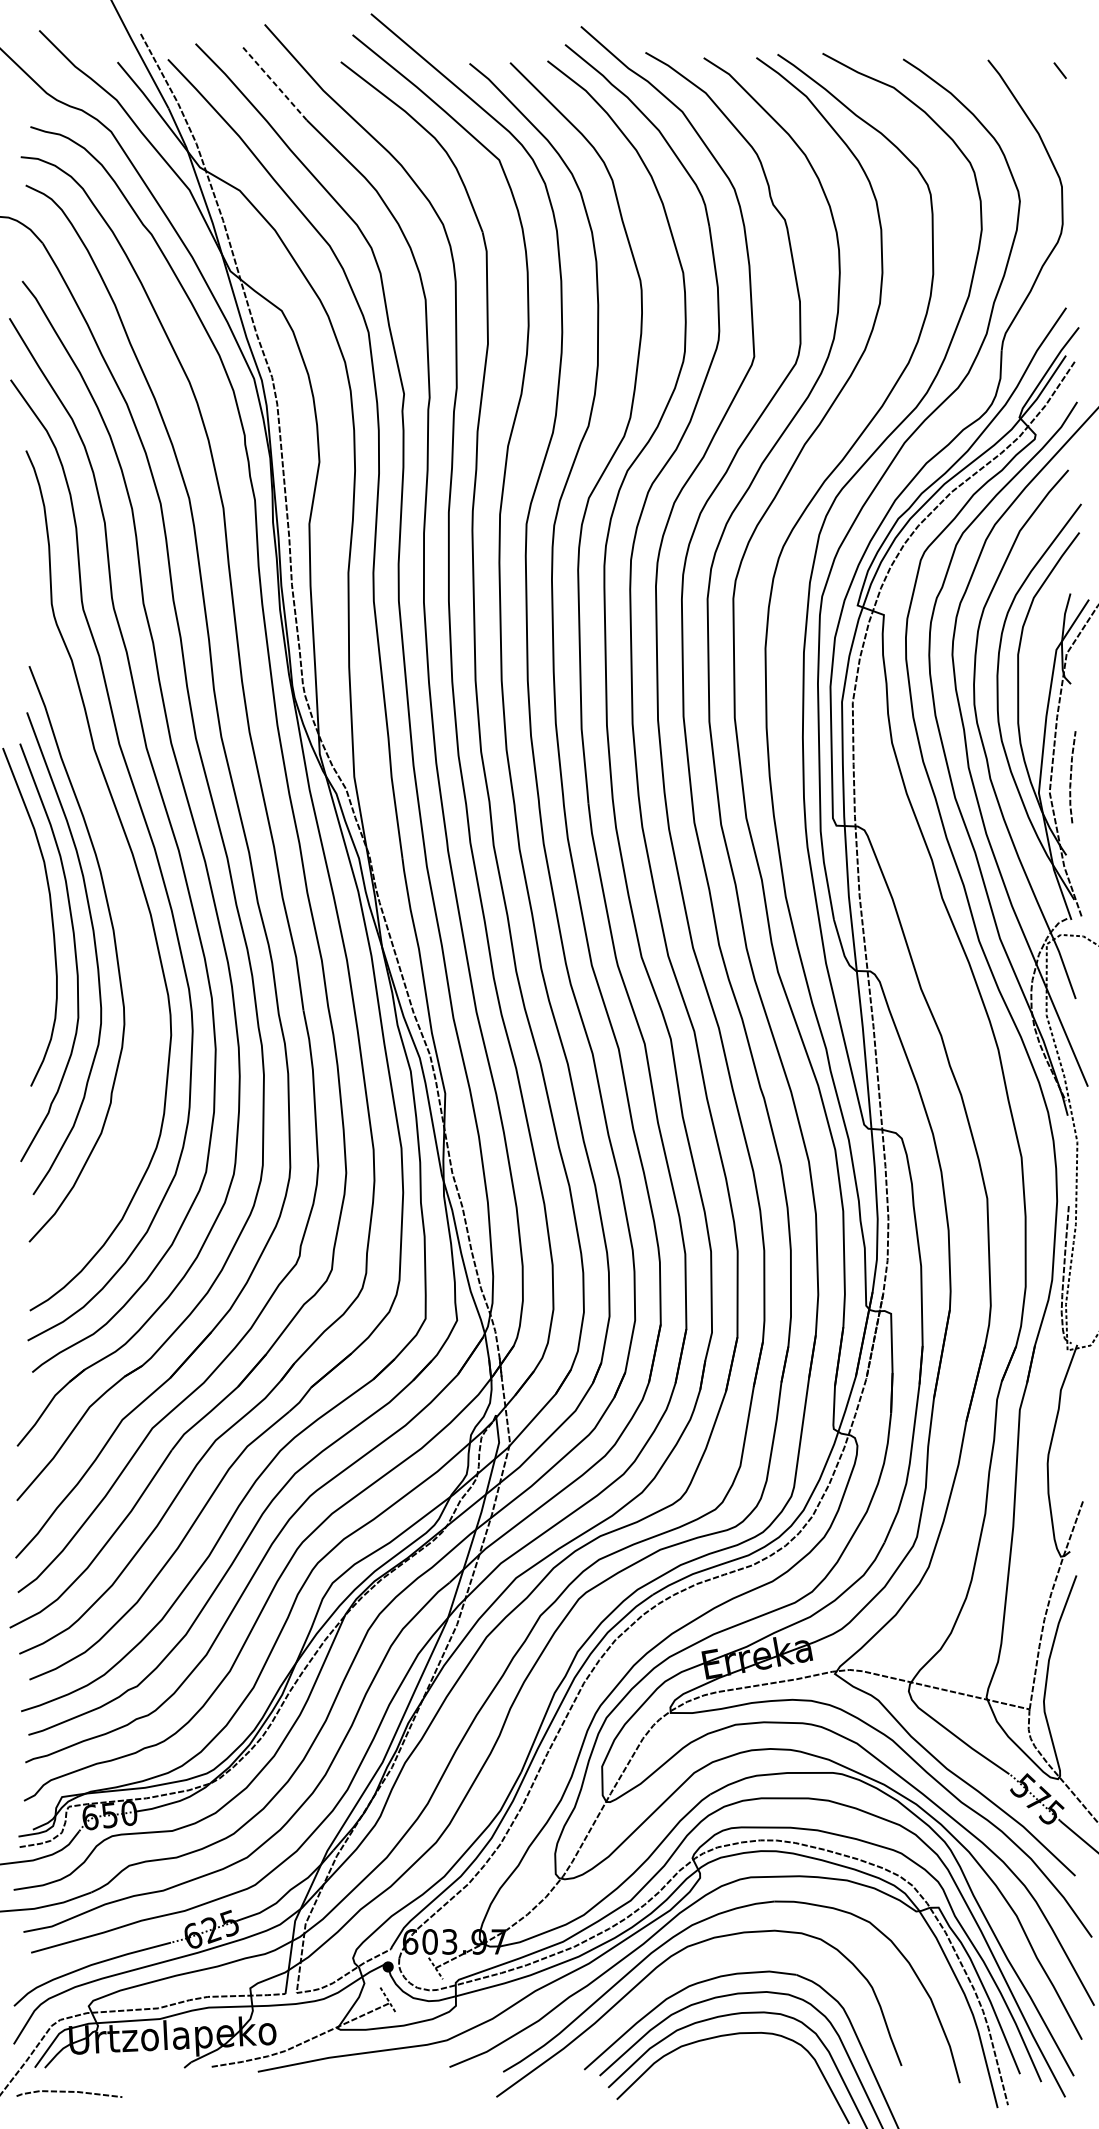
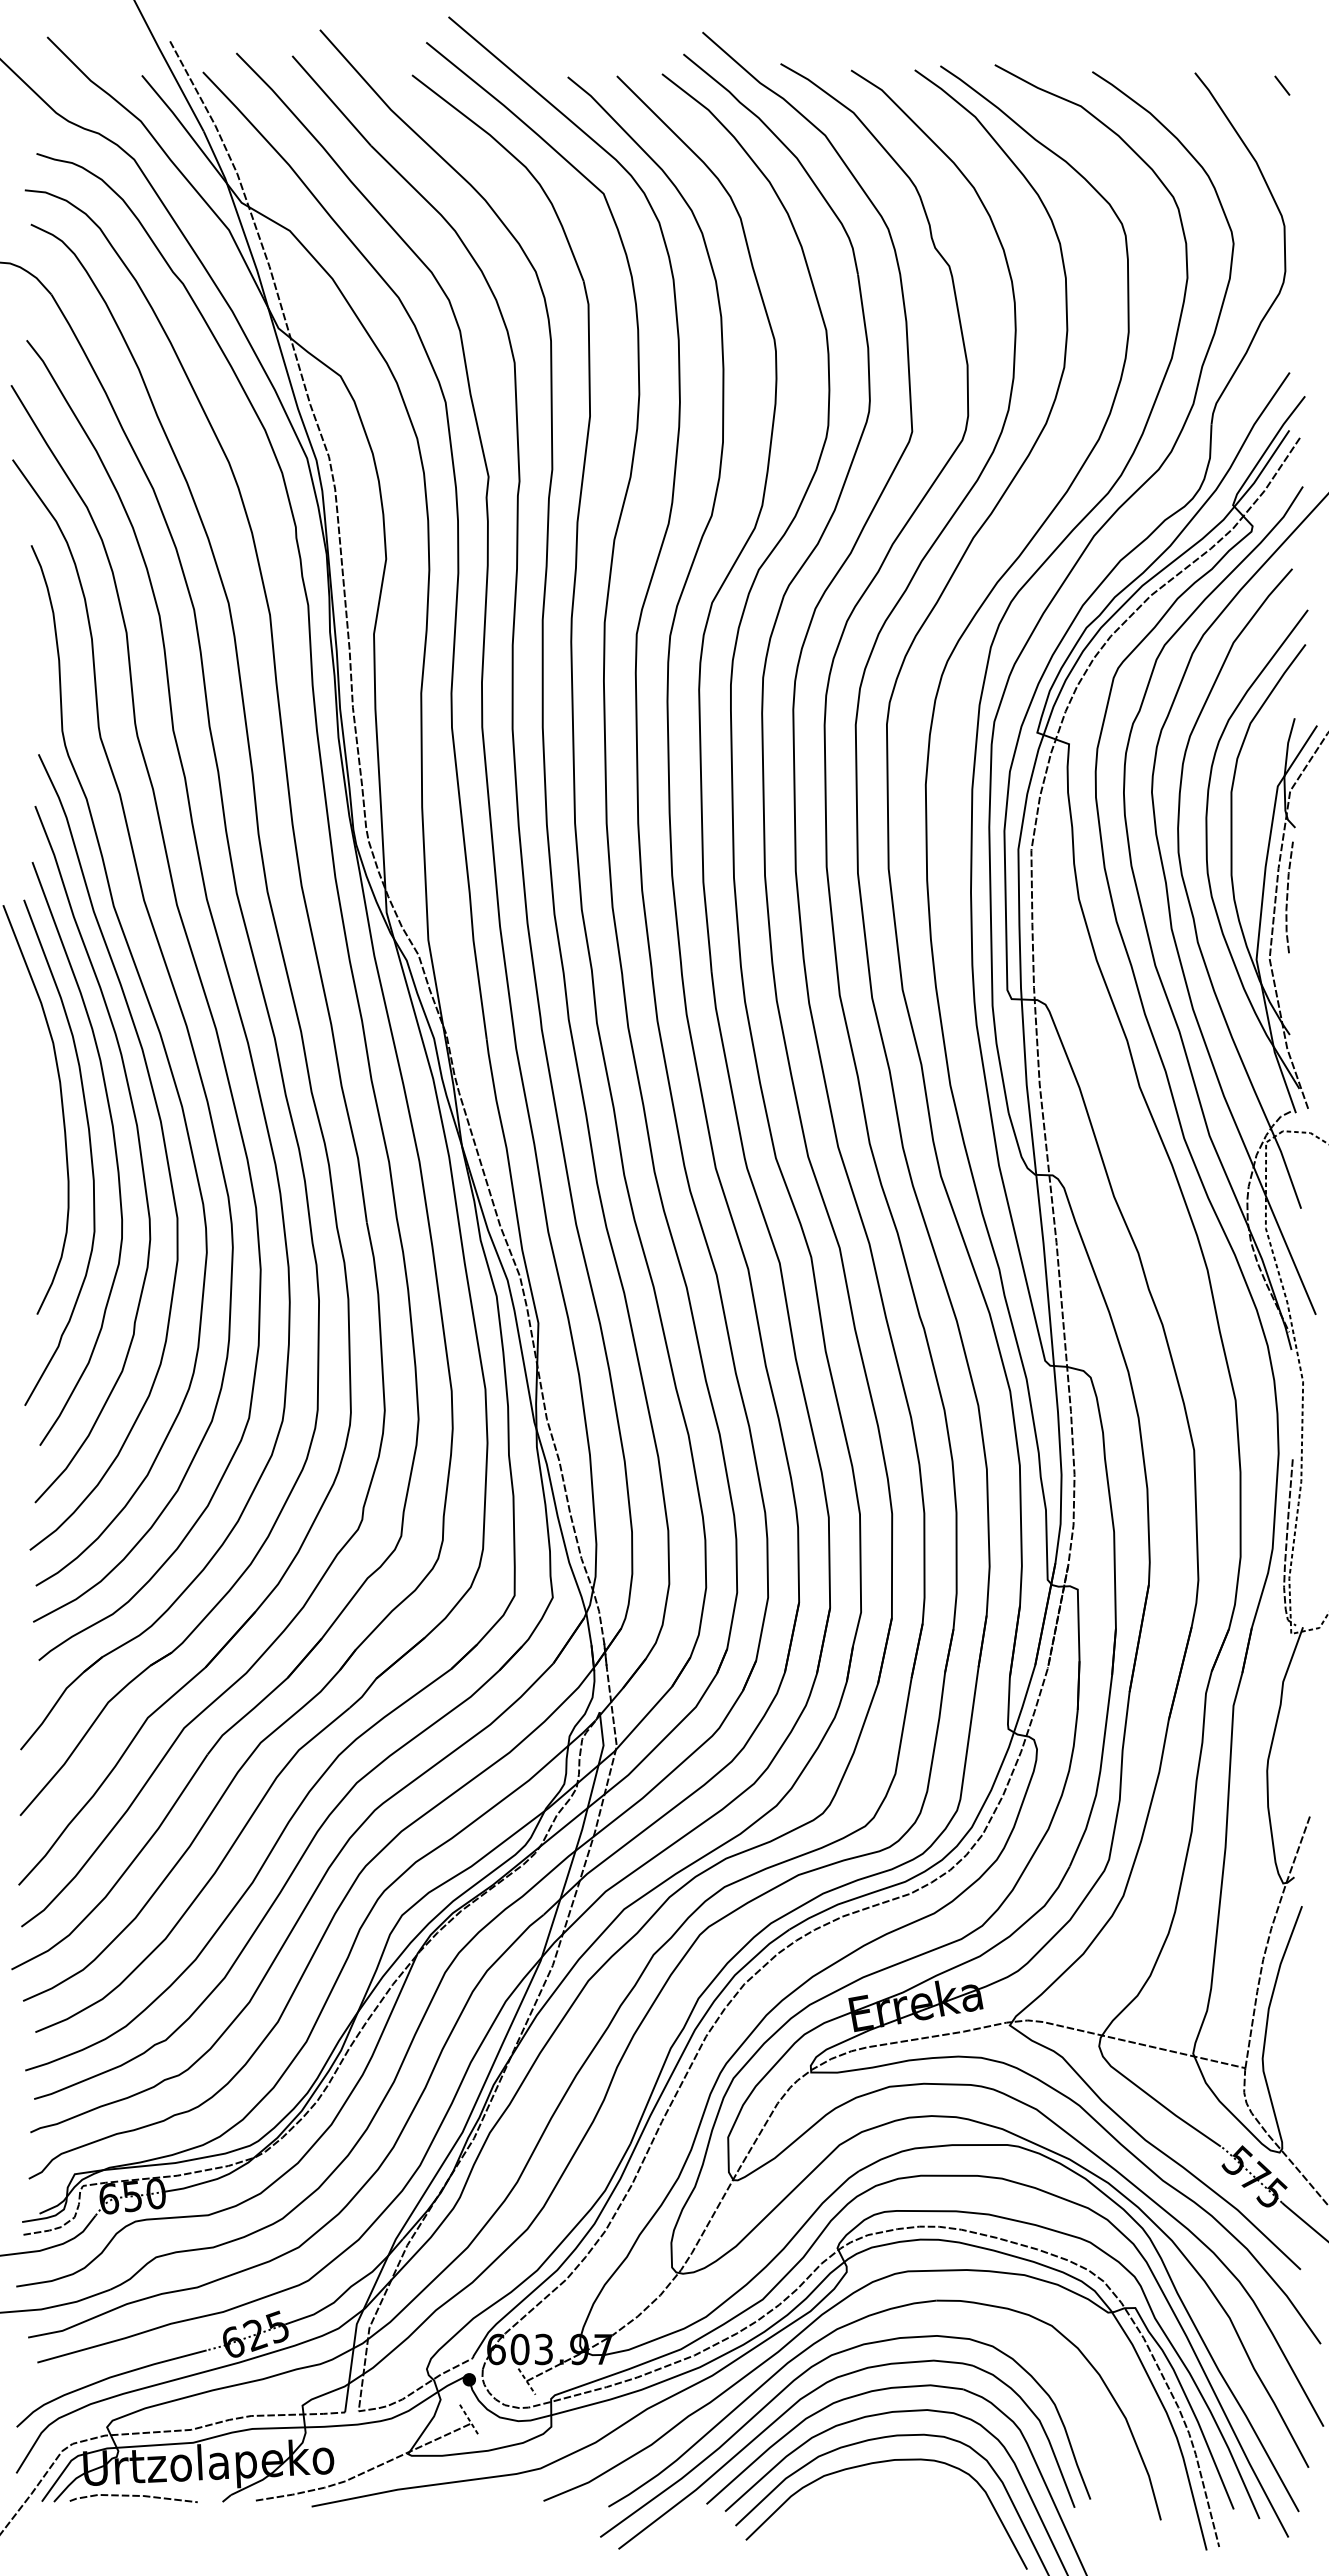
line: (274, 82) -> (331, 100), dashed -> solid
line: (1071, 777) -> (1288, 897), moved
curve: (135, 945) -> (163, 1144), added
part: (668, 1979) -> (808, 2395), added
line: (69, 2092) -> (133, 2496), moved

